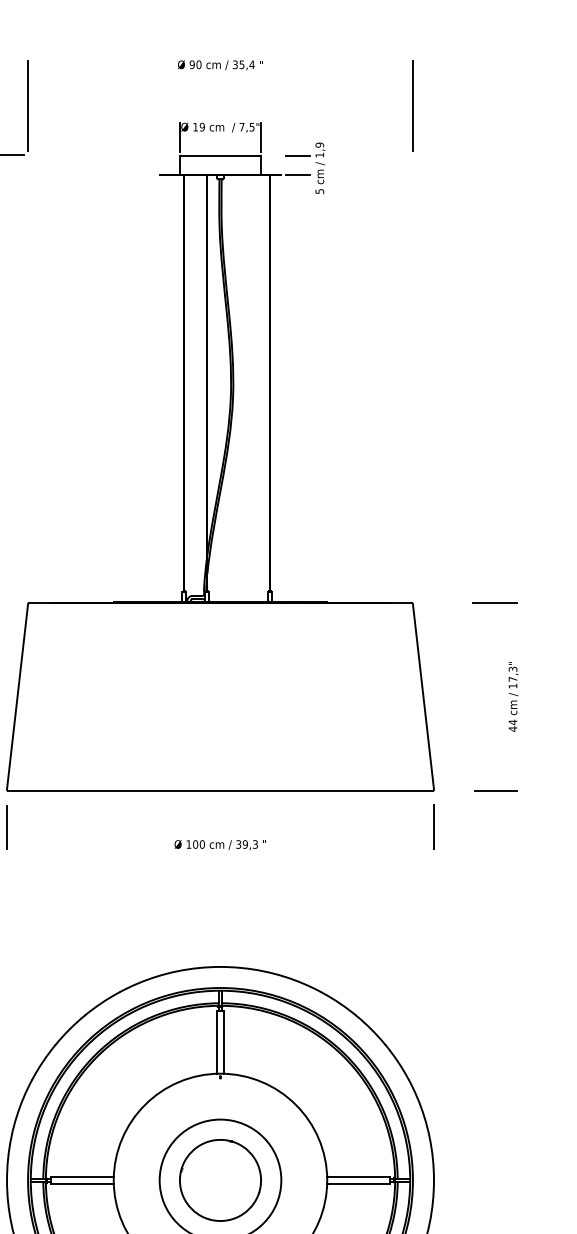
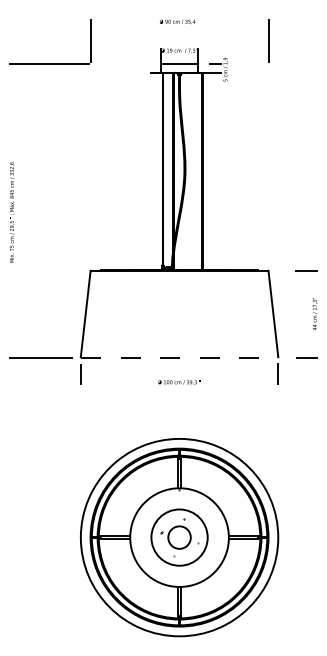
line: (222, 790) -> (180, 357), solid -> dashed
circle: (220, 1180) -> (179, 537), size x0.6

